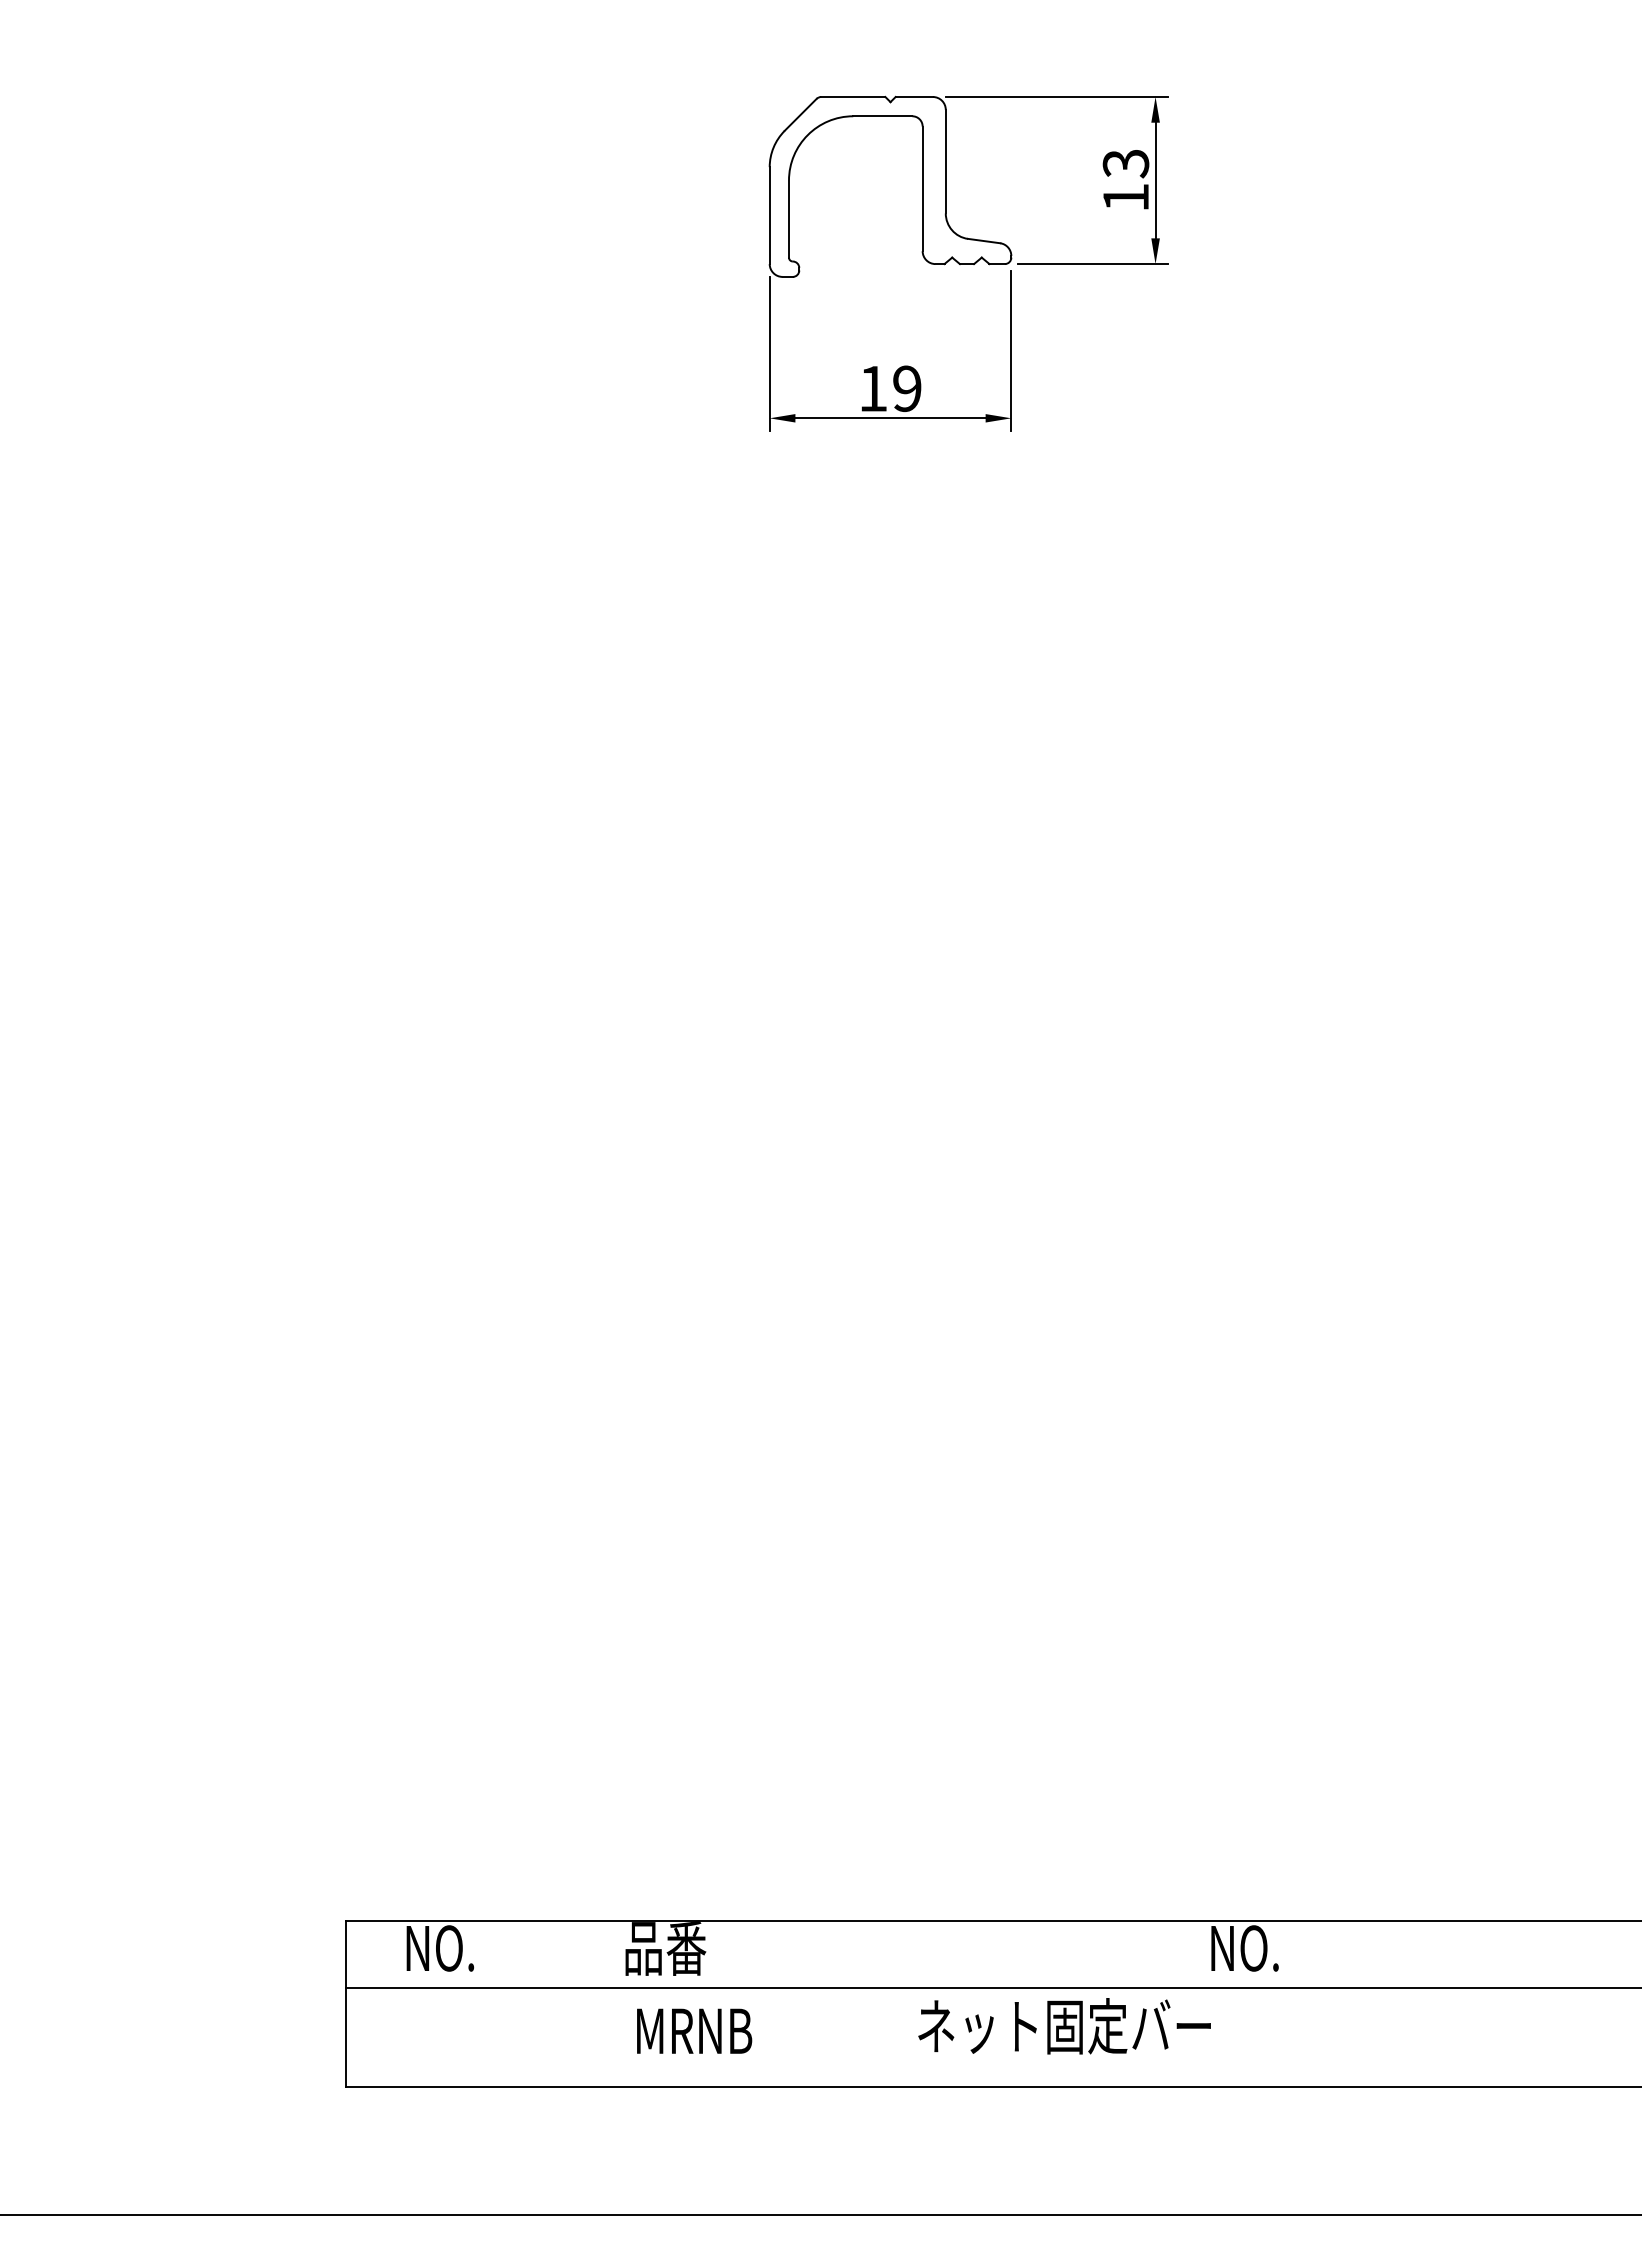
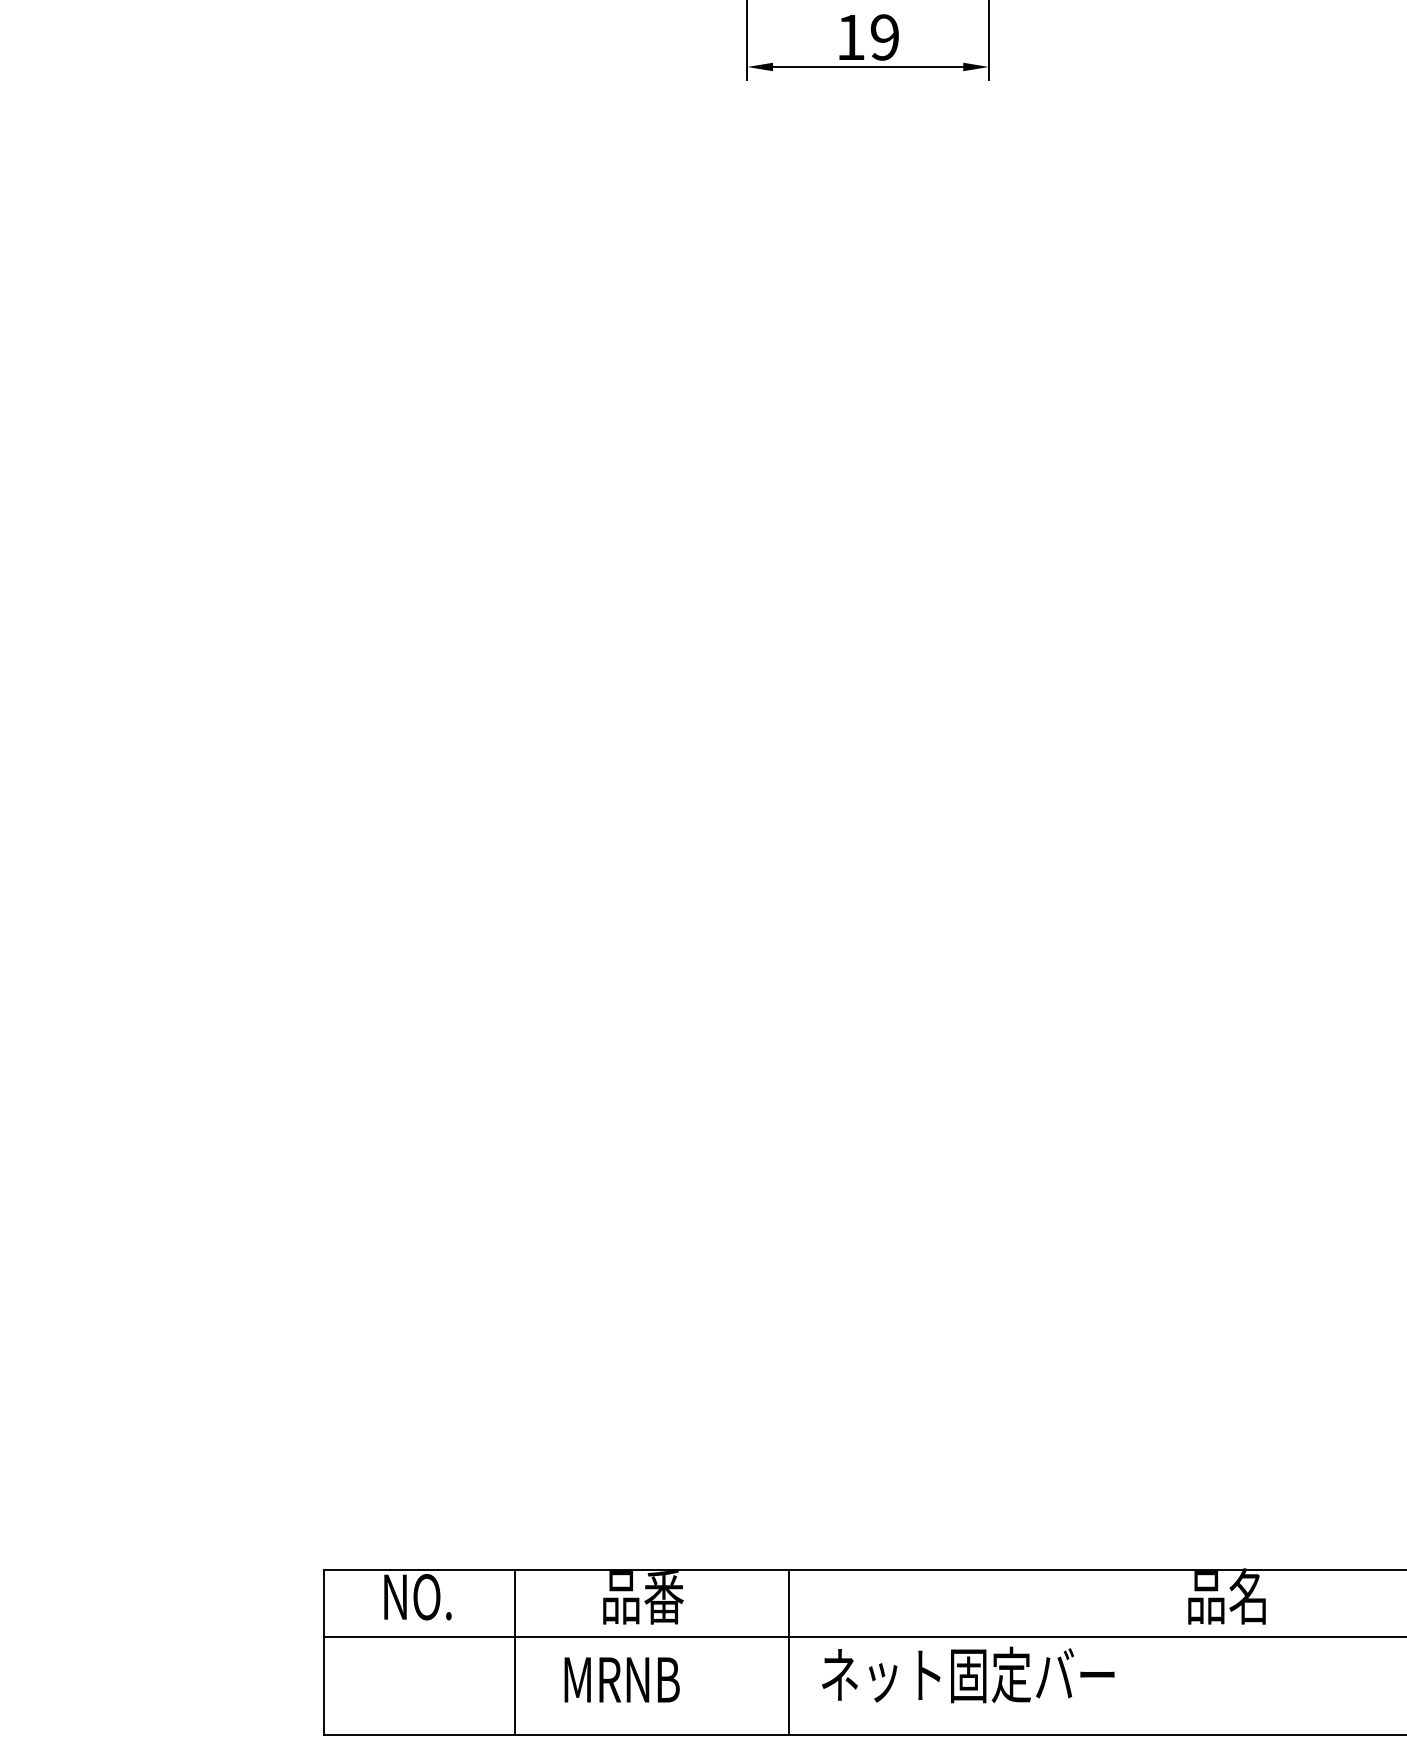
text: (1249, 1947) -> (1227, 1596), NO. -> 品名
line: (537, 2003) -> (515, 1652), added
line: (811, 2003) -> (789, 1652), added
text: (1064, 2026) -> (968, 1675), moved
text: (694, 2030) -> (622, 1679), moved

